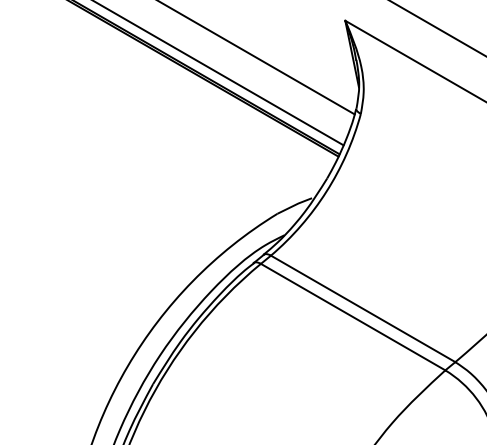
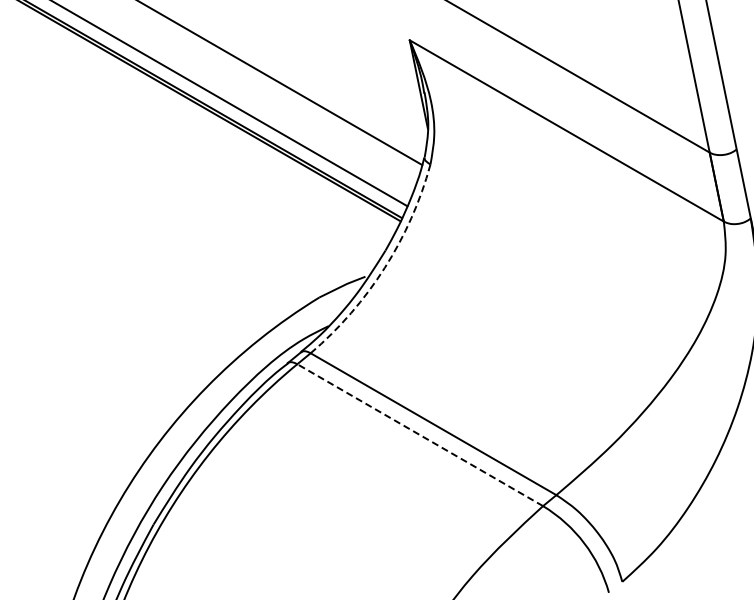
arc: (326, 191) -> (384, 267), solid -> dashed
line: (353, 317) -> (420, 435), solid -> dashed

